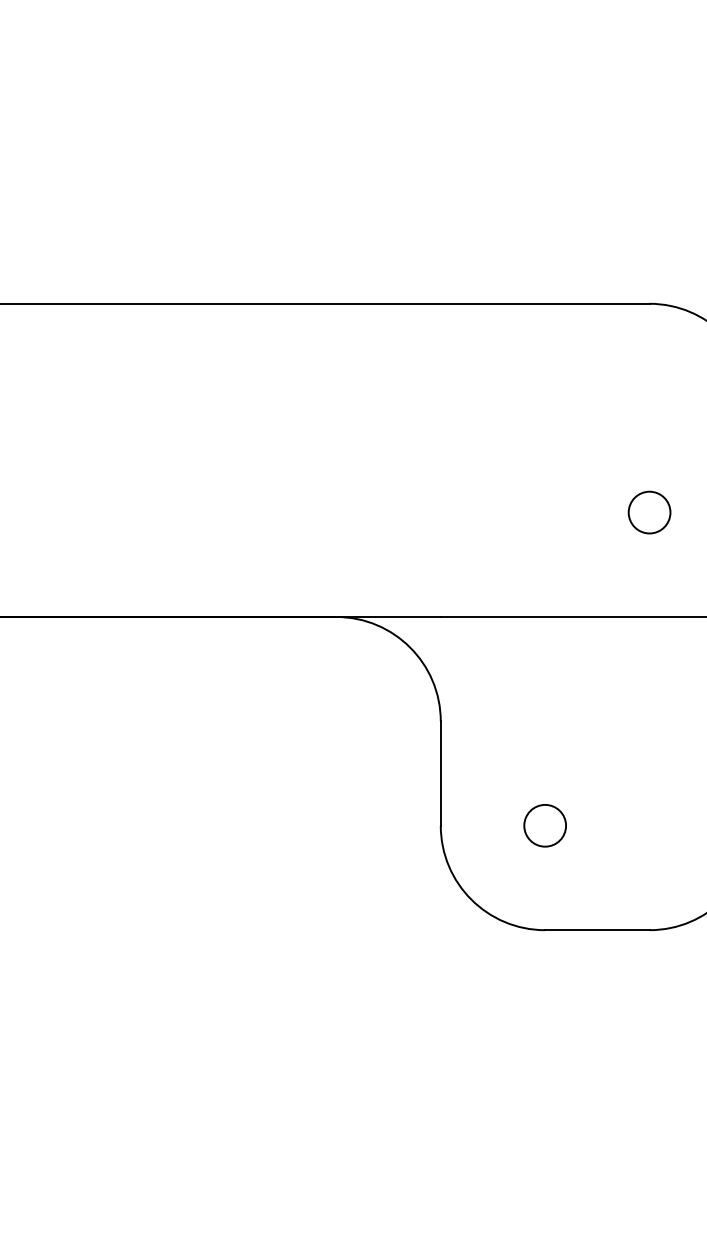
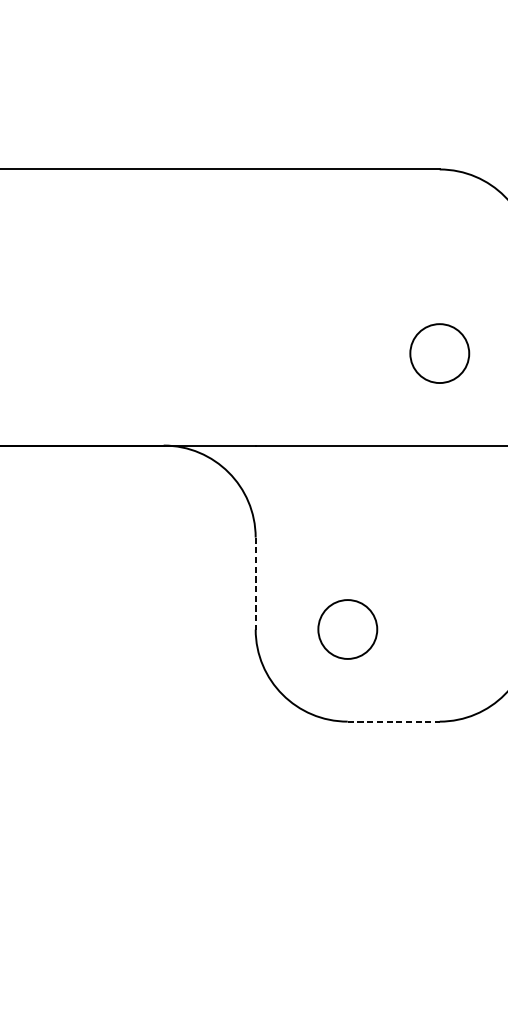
circle: (649, 512) -> (439, 353), size x1.6
line: (440, 774) -> (255, 584), solid -> dashed
circle: (544, 825) -> (347, 629), size x1.6
line: (597, 930) -> (393, 721), solid -> dashed

